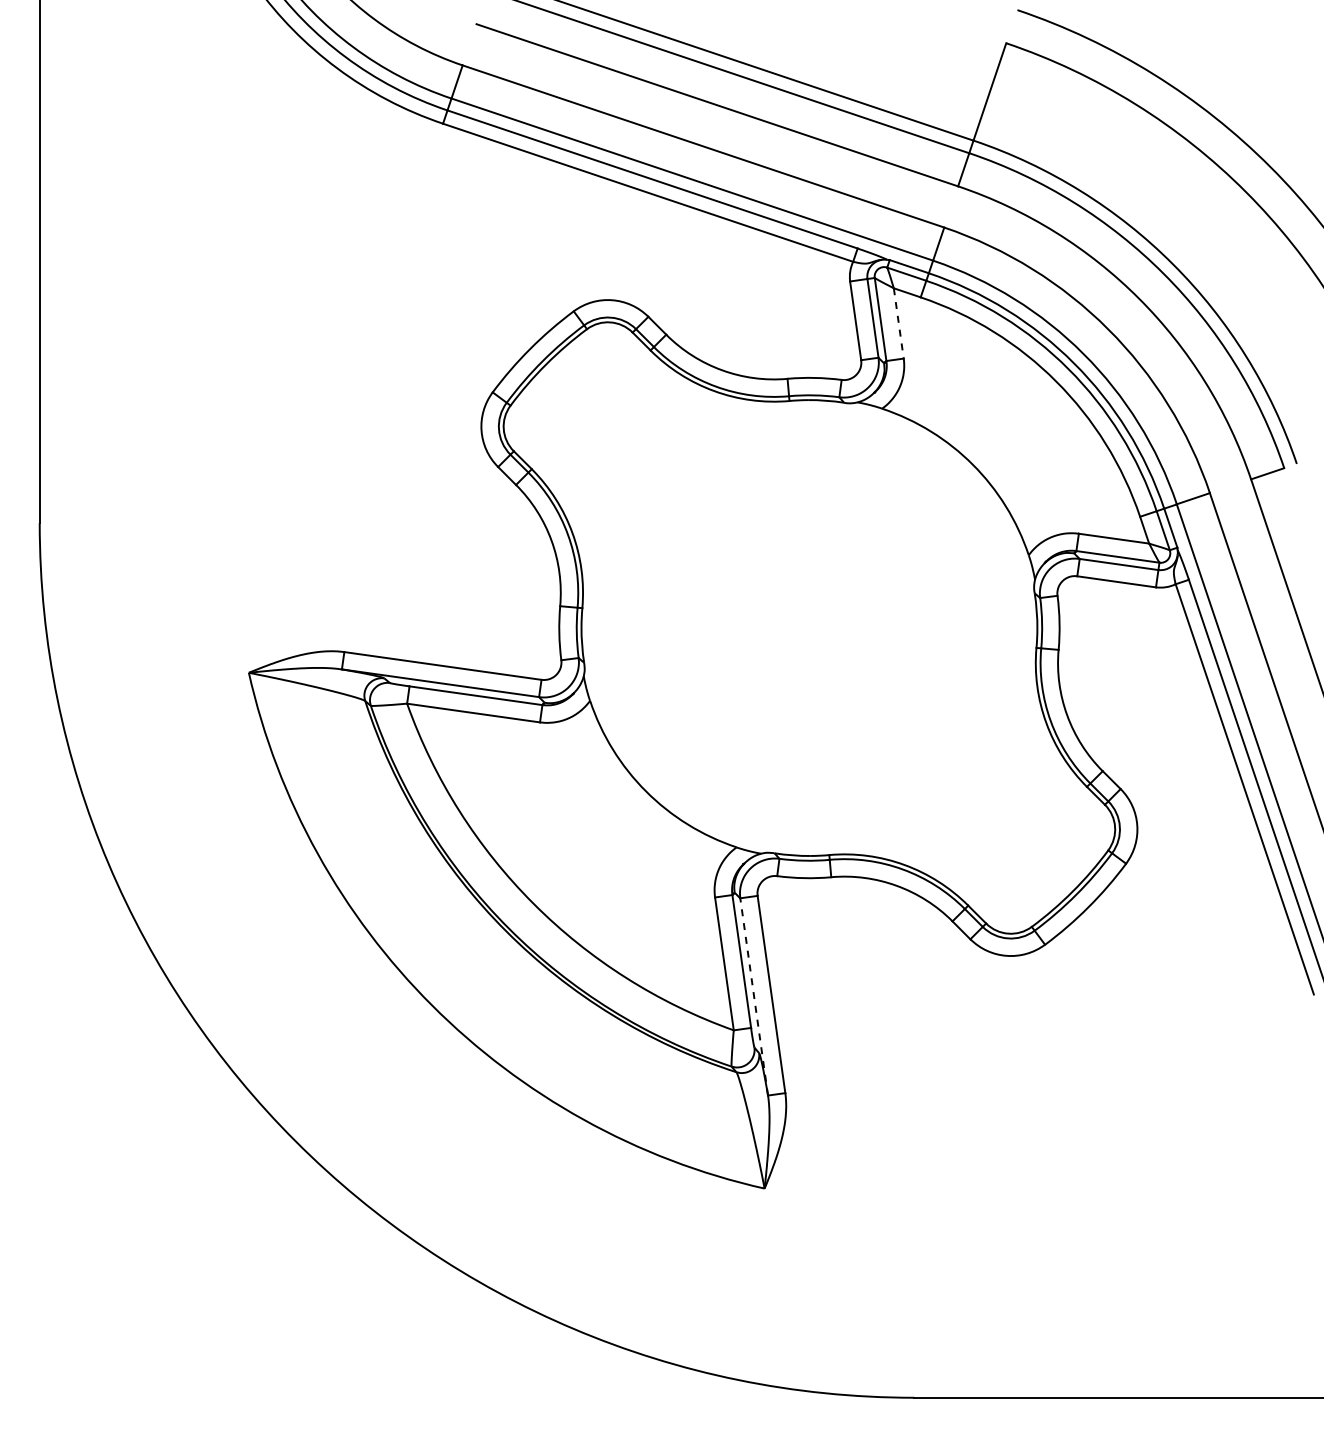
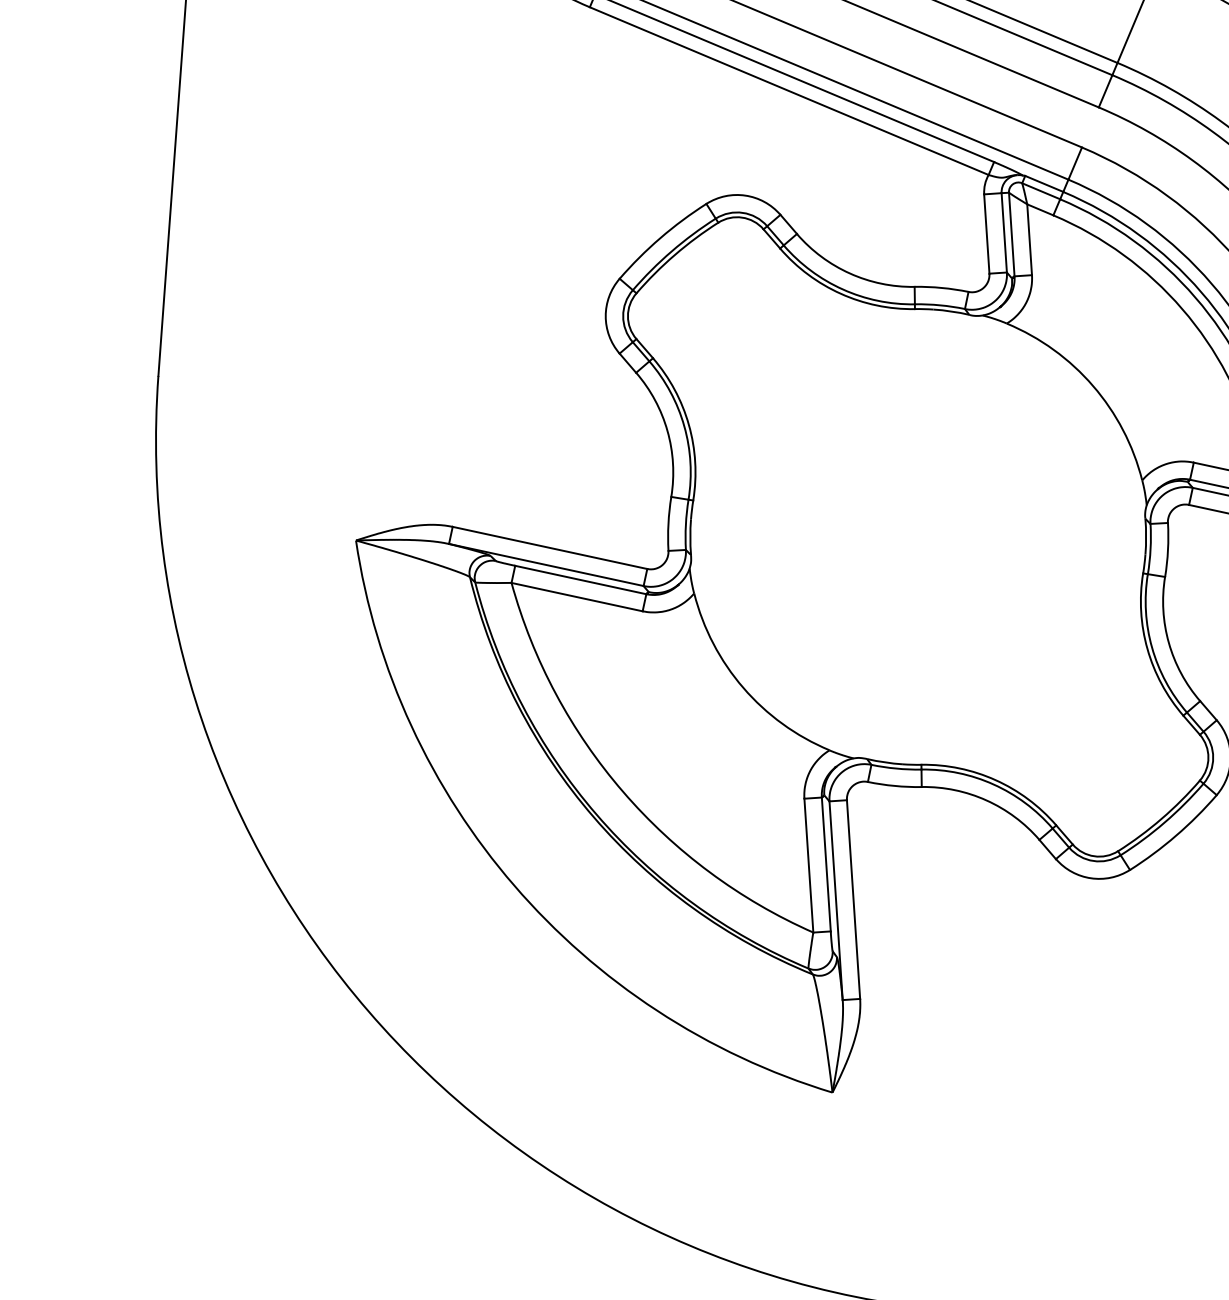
line: (898, 323) -> (1029, 239), dashed -> solid
line: (754, 996) -> (836, 900), dashed -> solid

